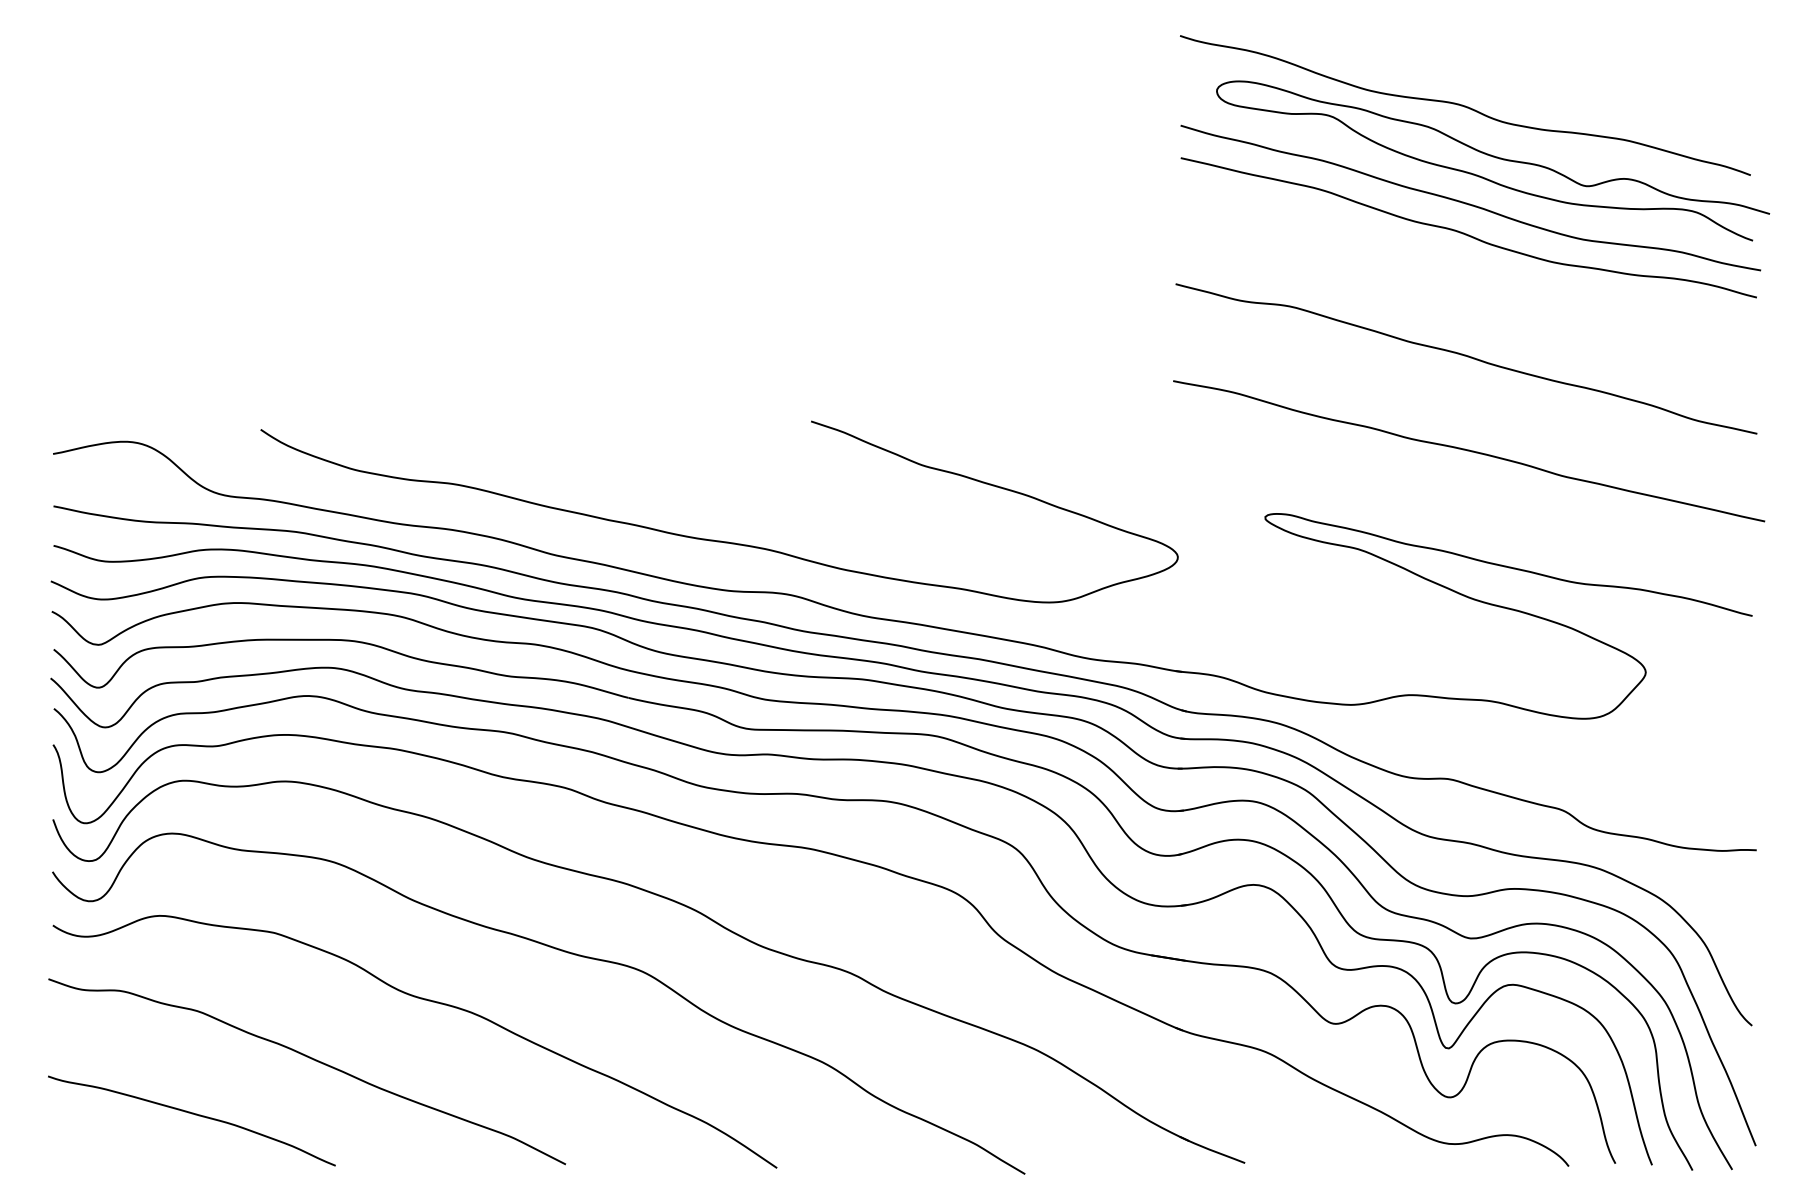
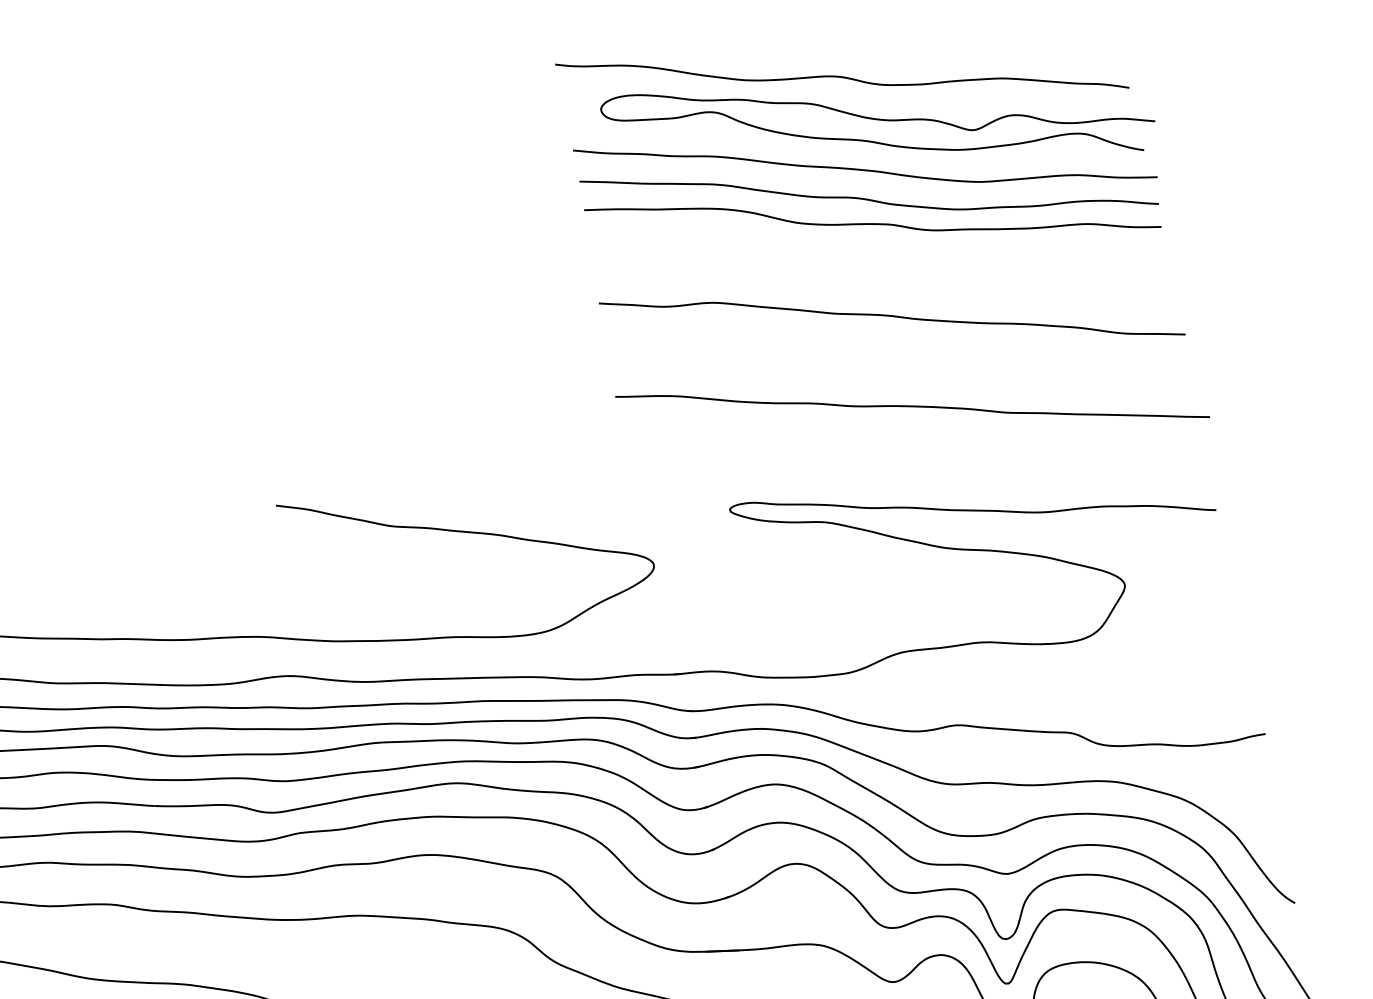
curve: (1465, 258) -> (871, 222), added

